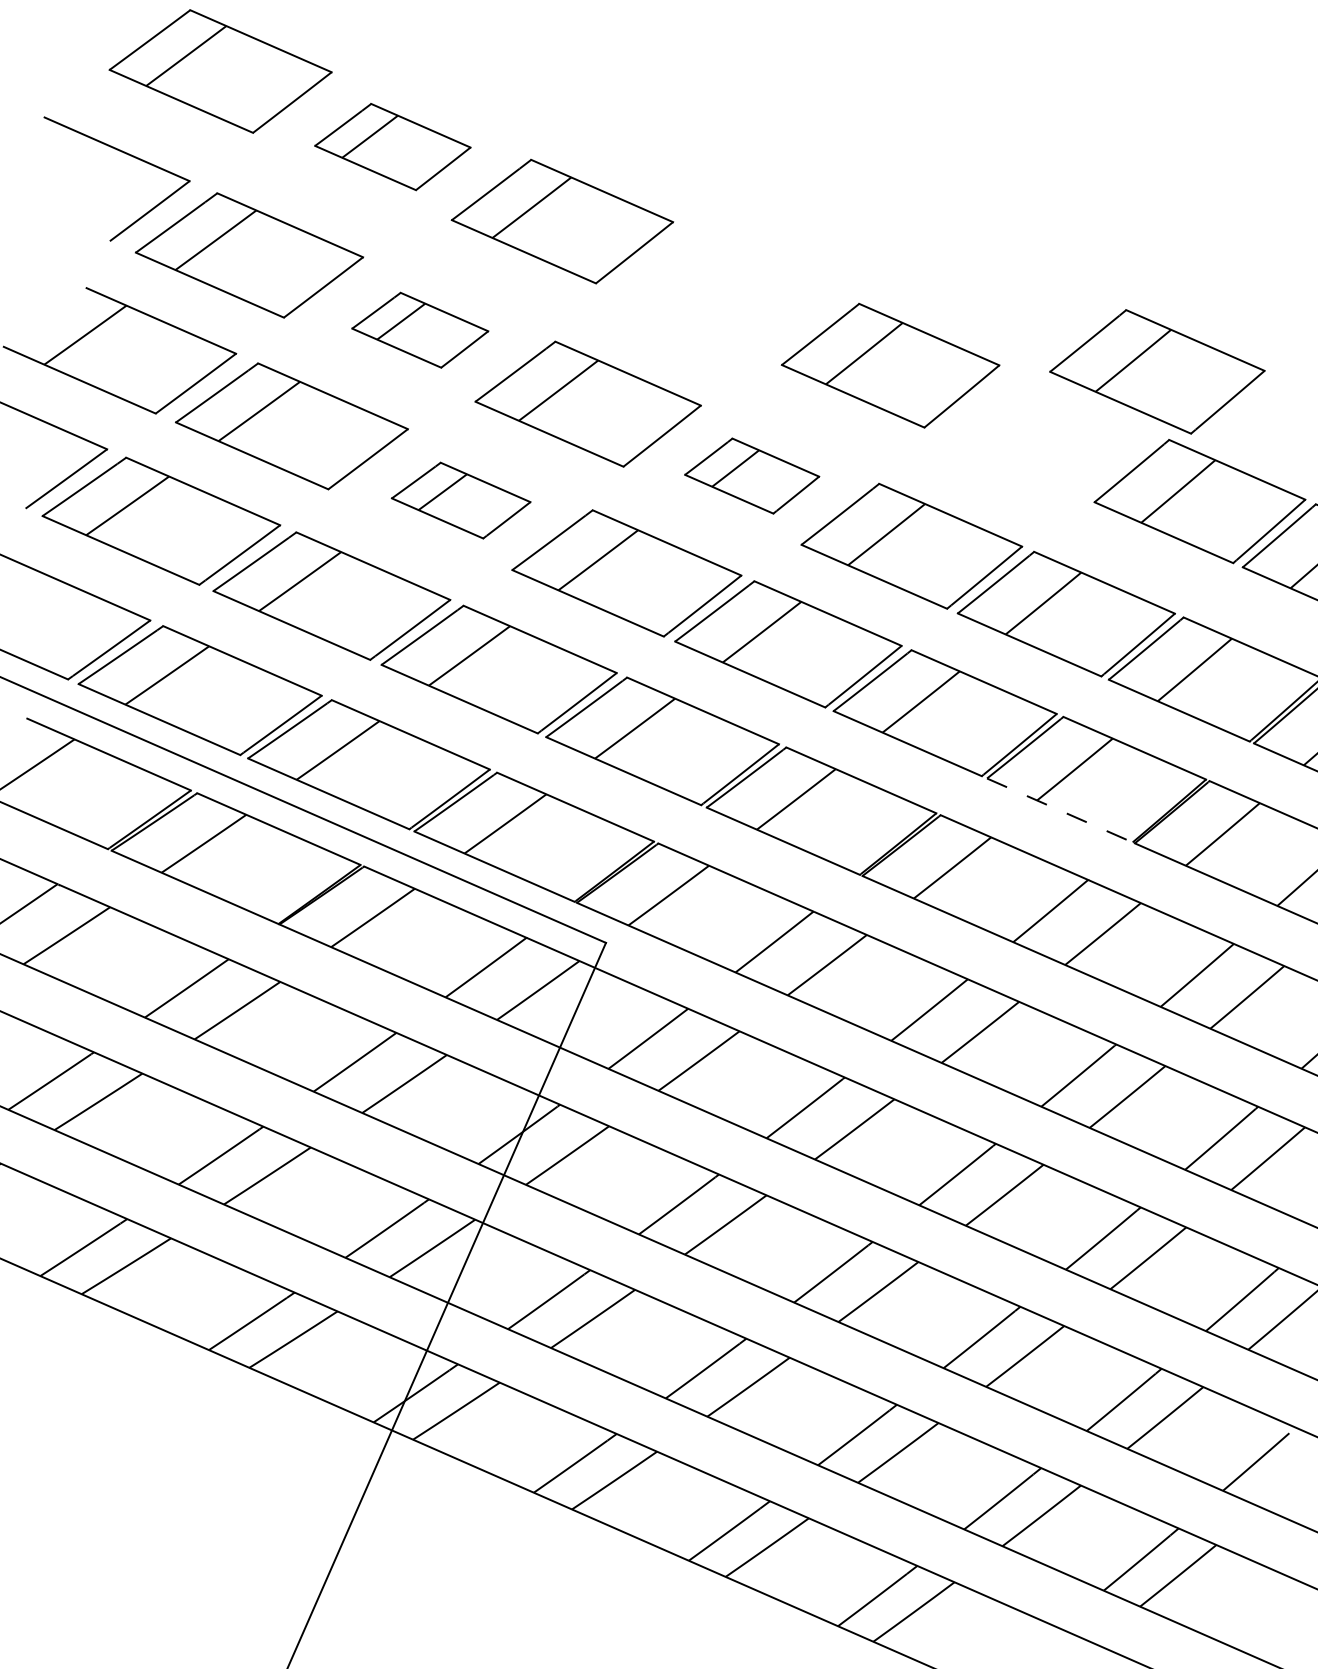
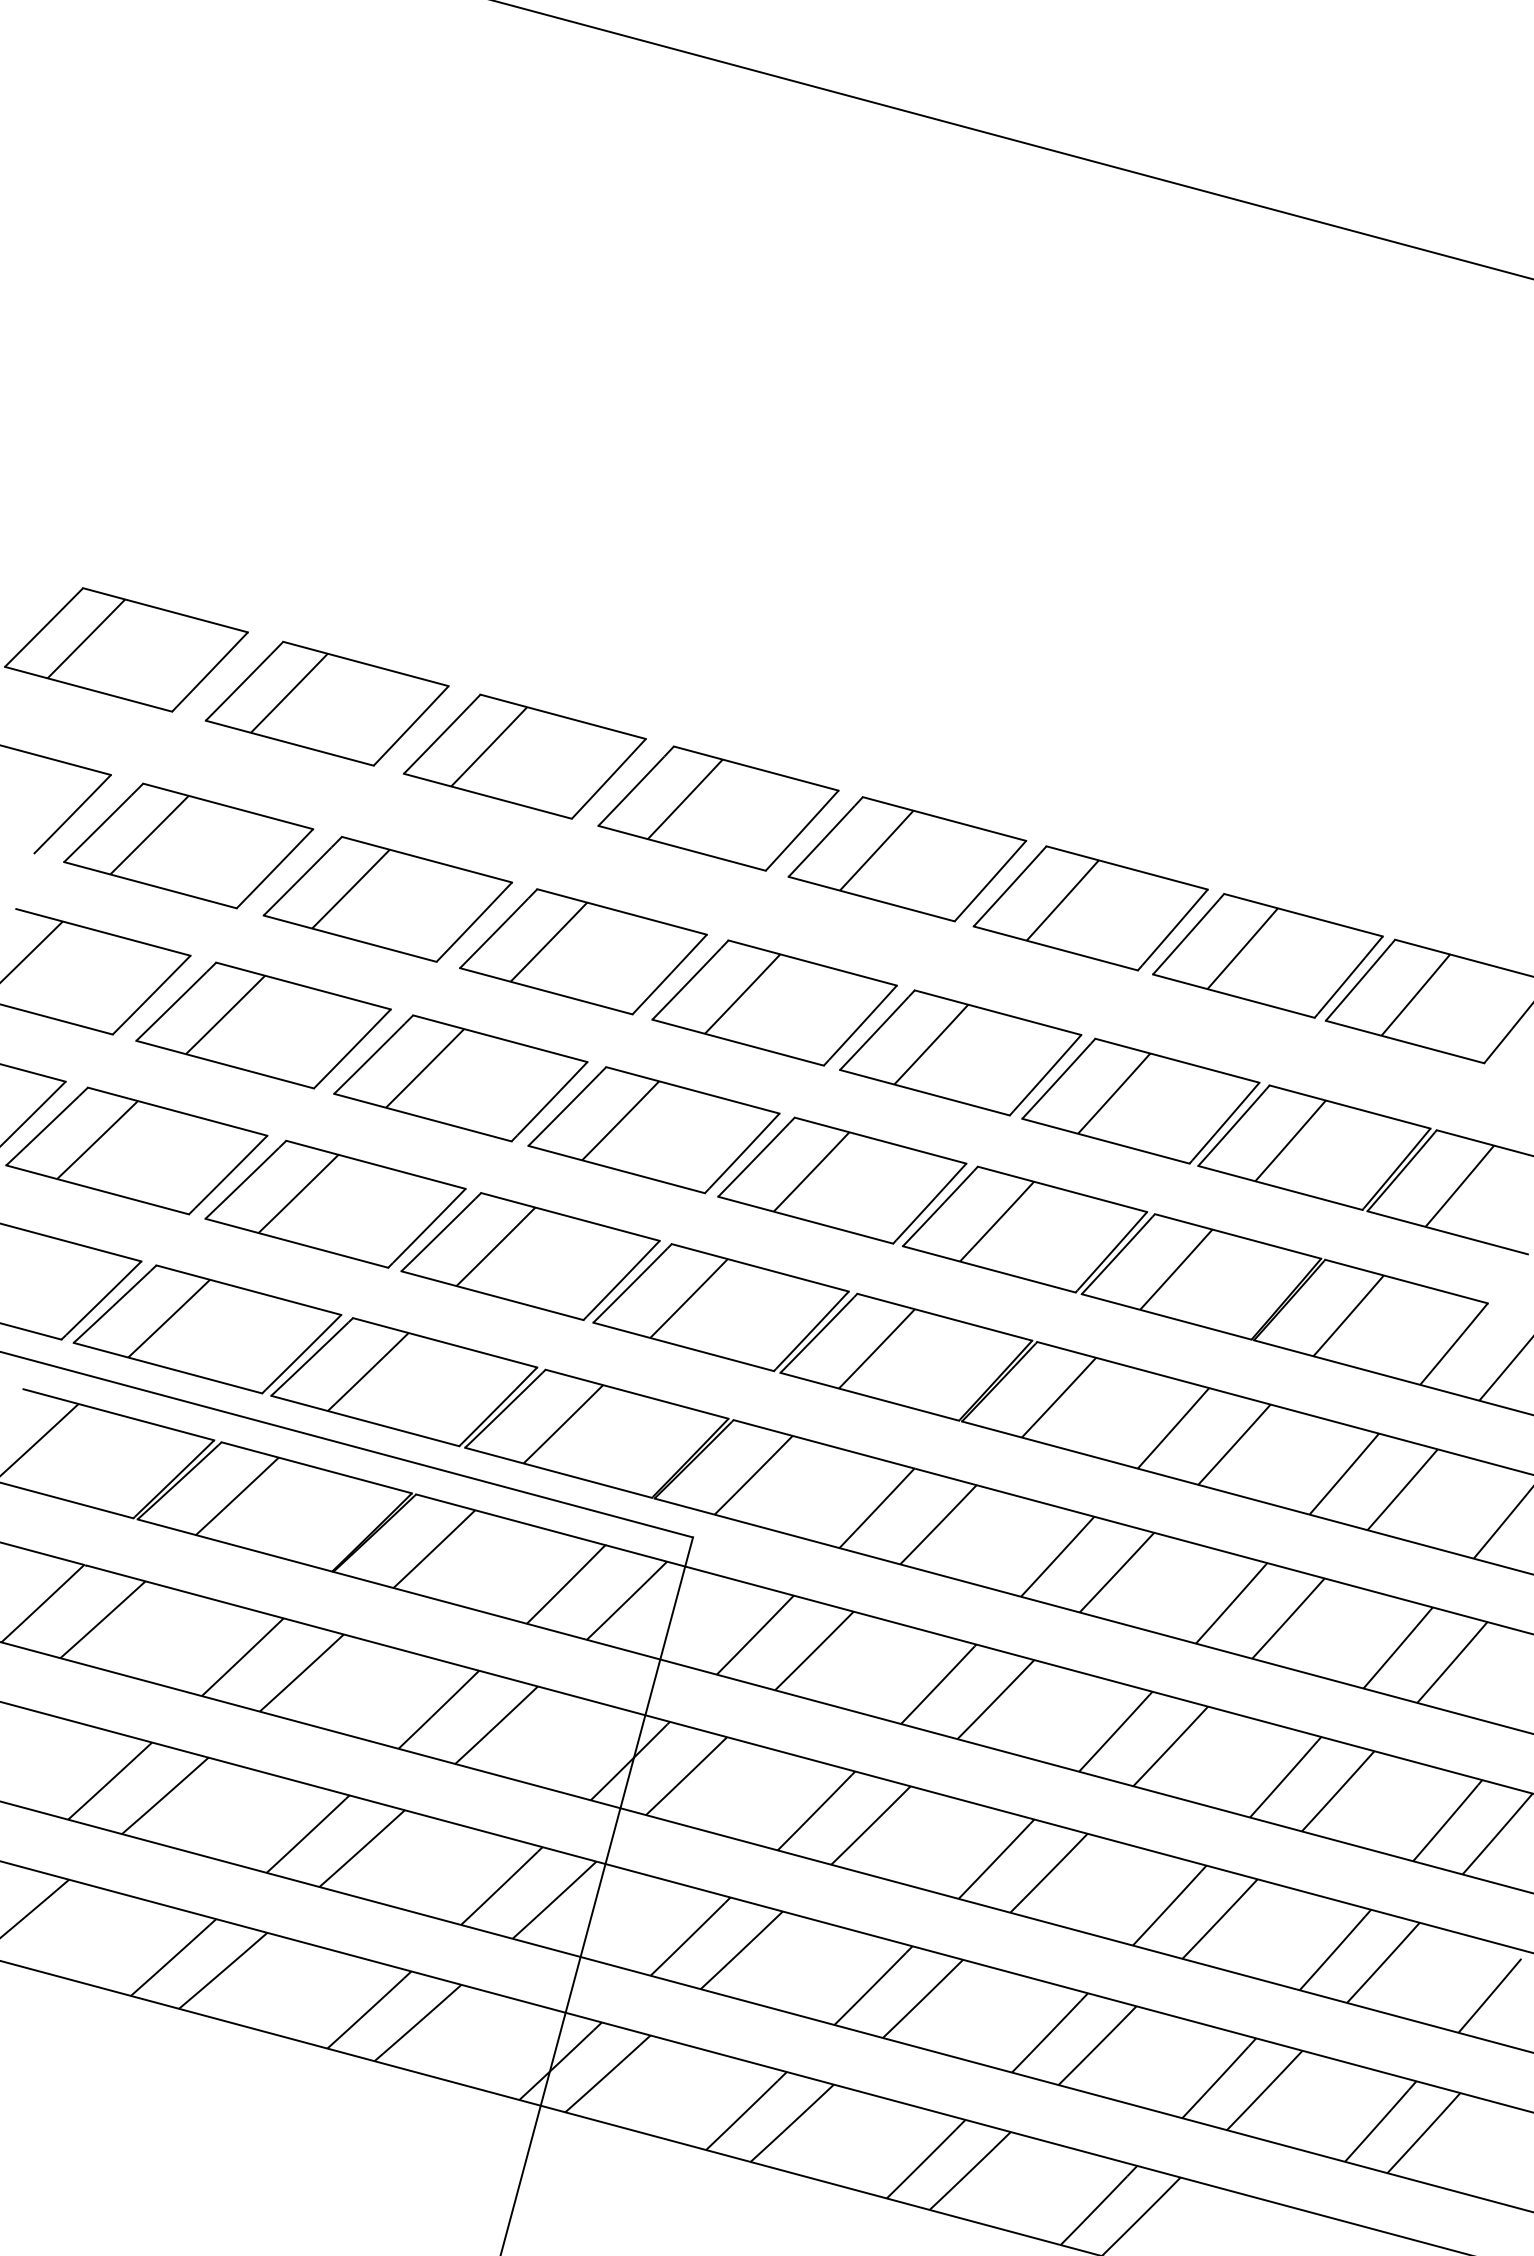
part: (392, 146) -> (326, 703), size x1.43
part: (728, 294) -> (718, 808), added
part: (420, 329) -> (387, 898), size x1.67
part: (1157, 371) -> (1090, 908), moved
part: (752, 475) -> (774, 1002), size x1.67
part: (460, 500) -> (460, 1078), size x1.67
line: (1059, 810) -> (1166, 1316), dashed -> solid

